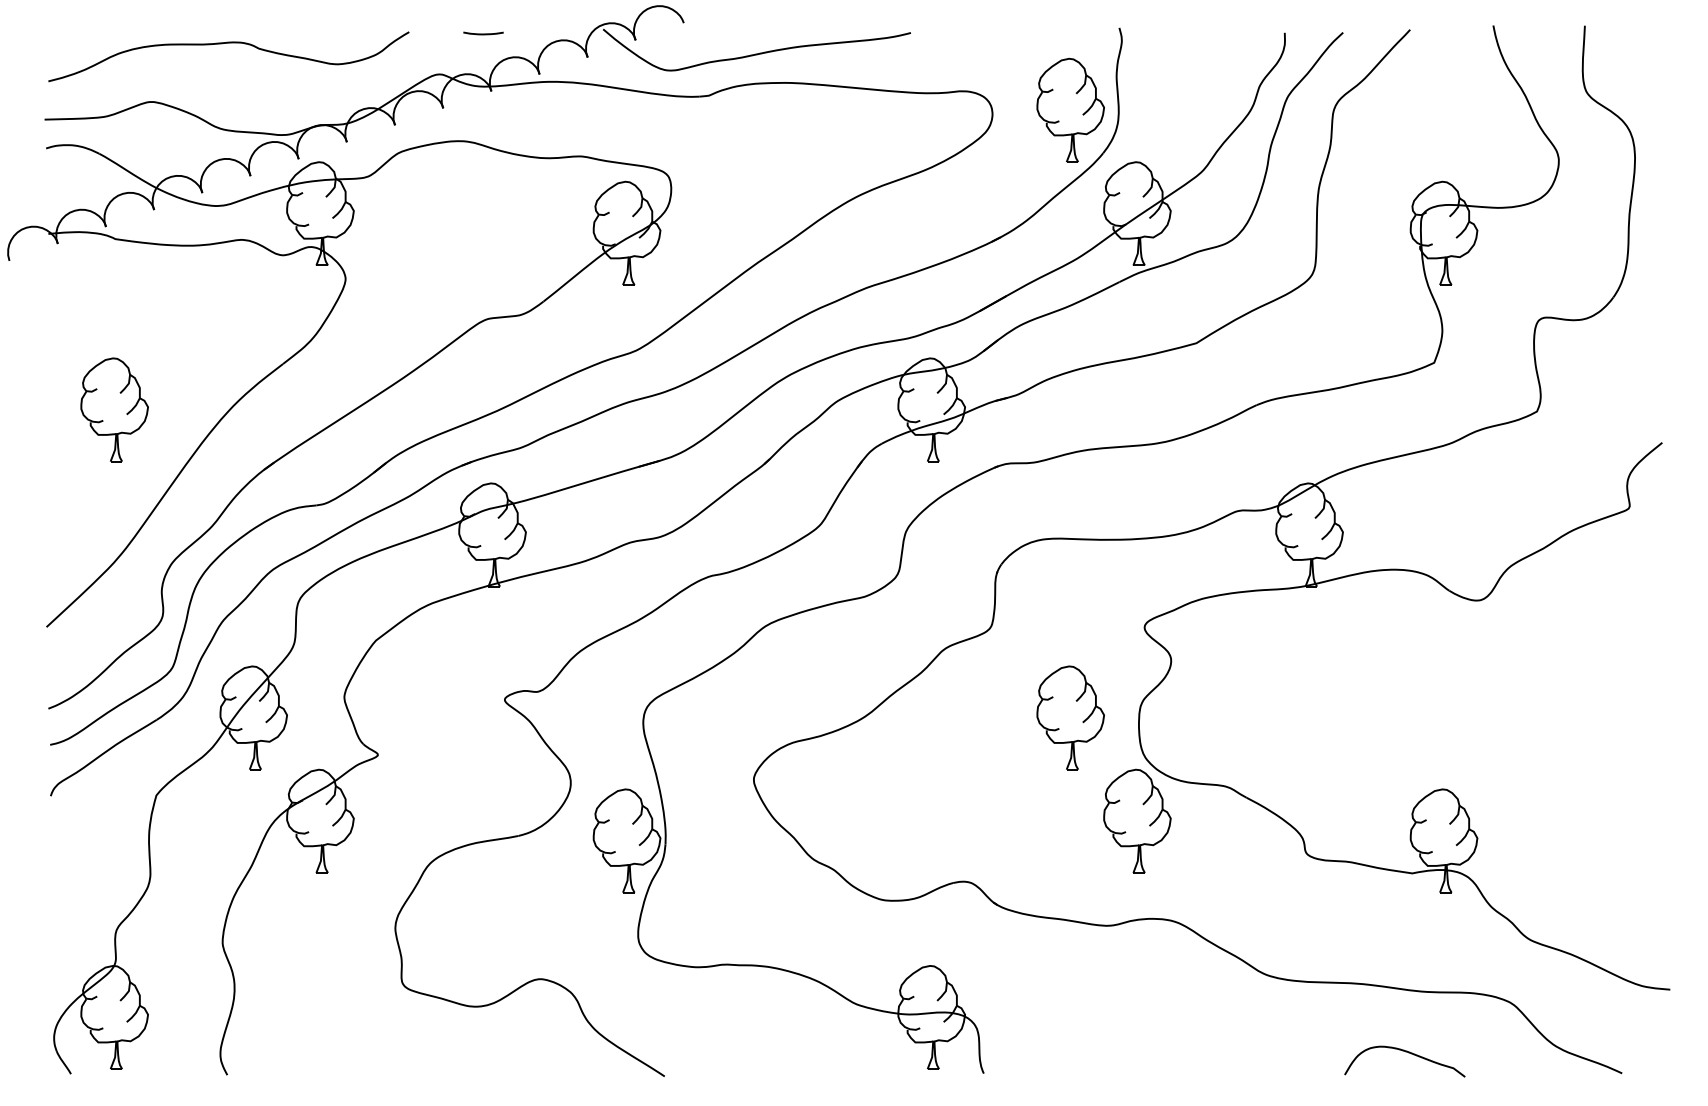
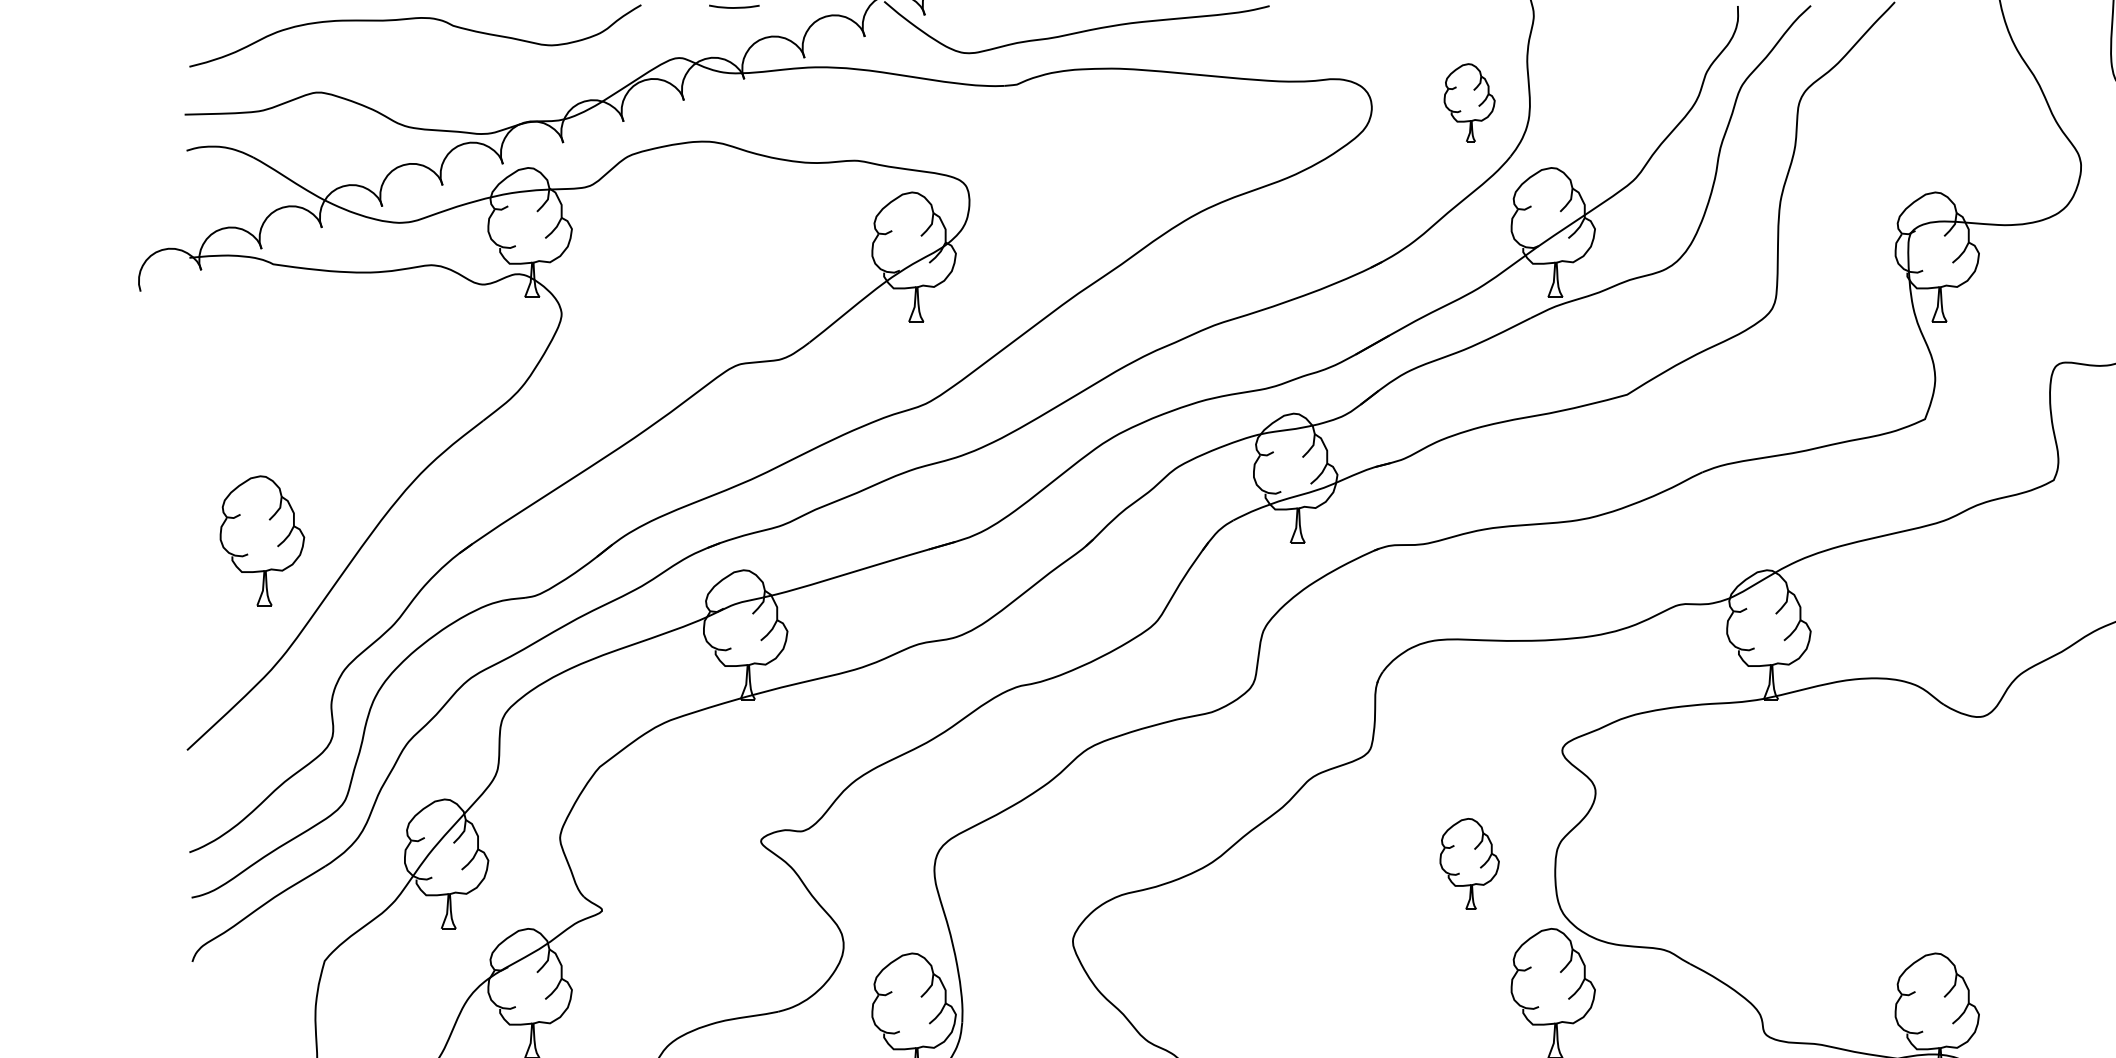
part: (1070, 109) -> (1469, 101), size x0.6
part: (114, 409) -> (262, 540), moved
part: (1070, 717) -> (1469, 863), size x0.7

